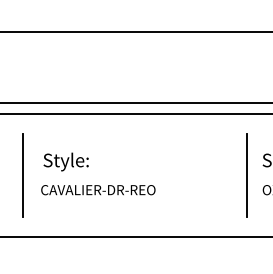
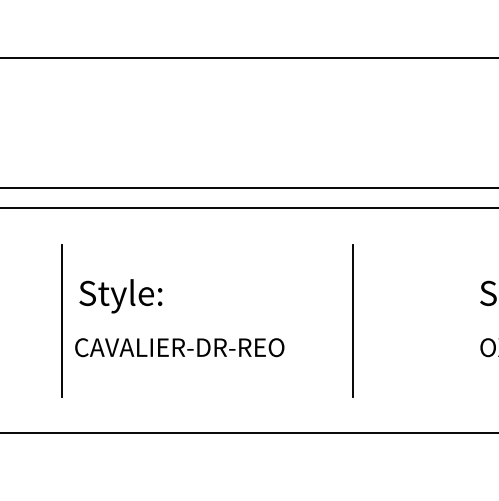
line: (22, 175) -> (61, 320), moved
line: (246, 175) -> (351, 320), moved

